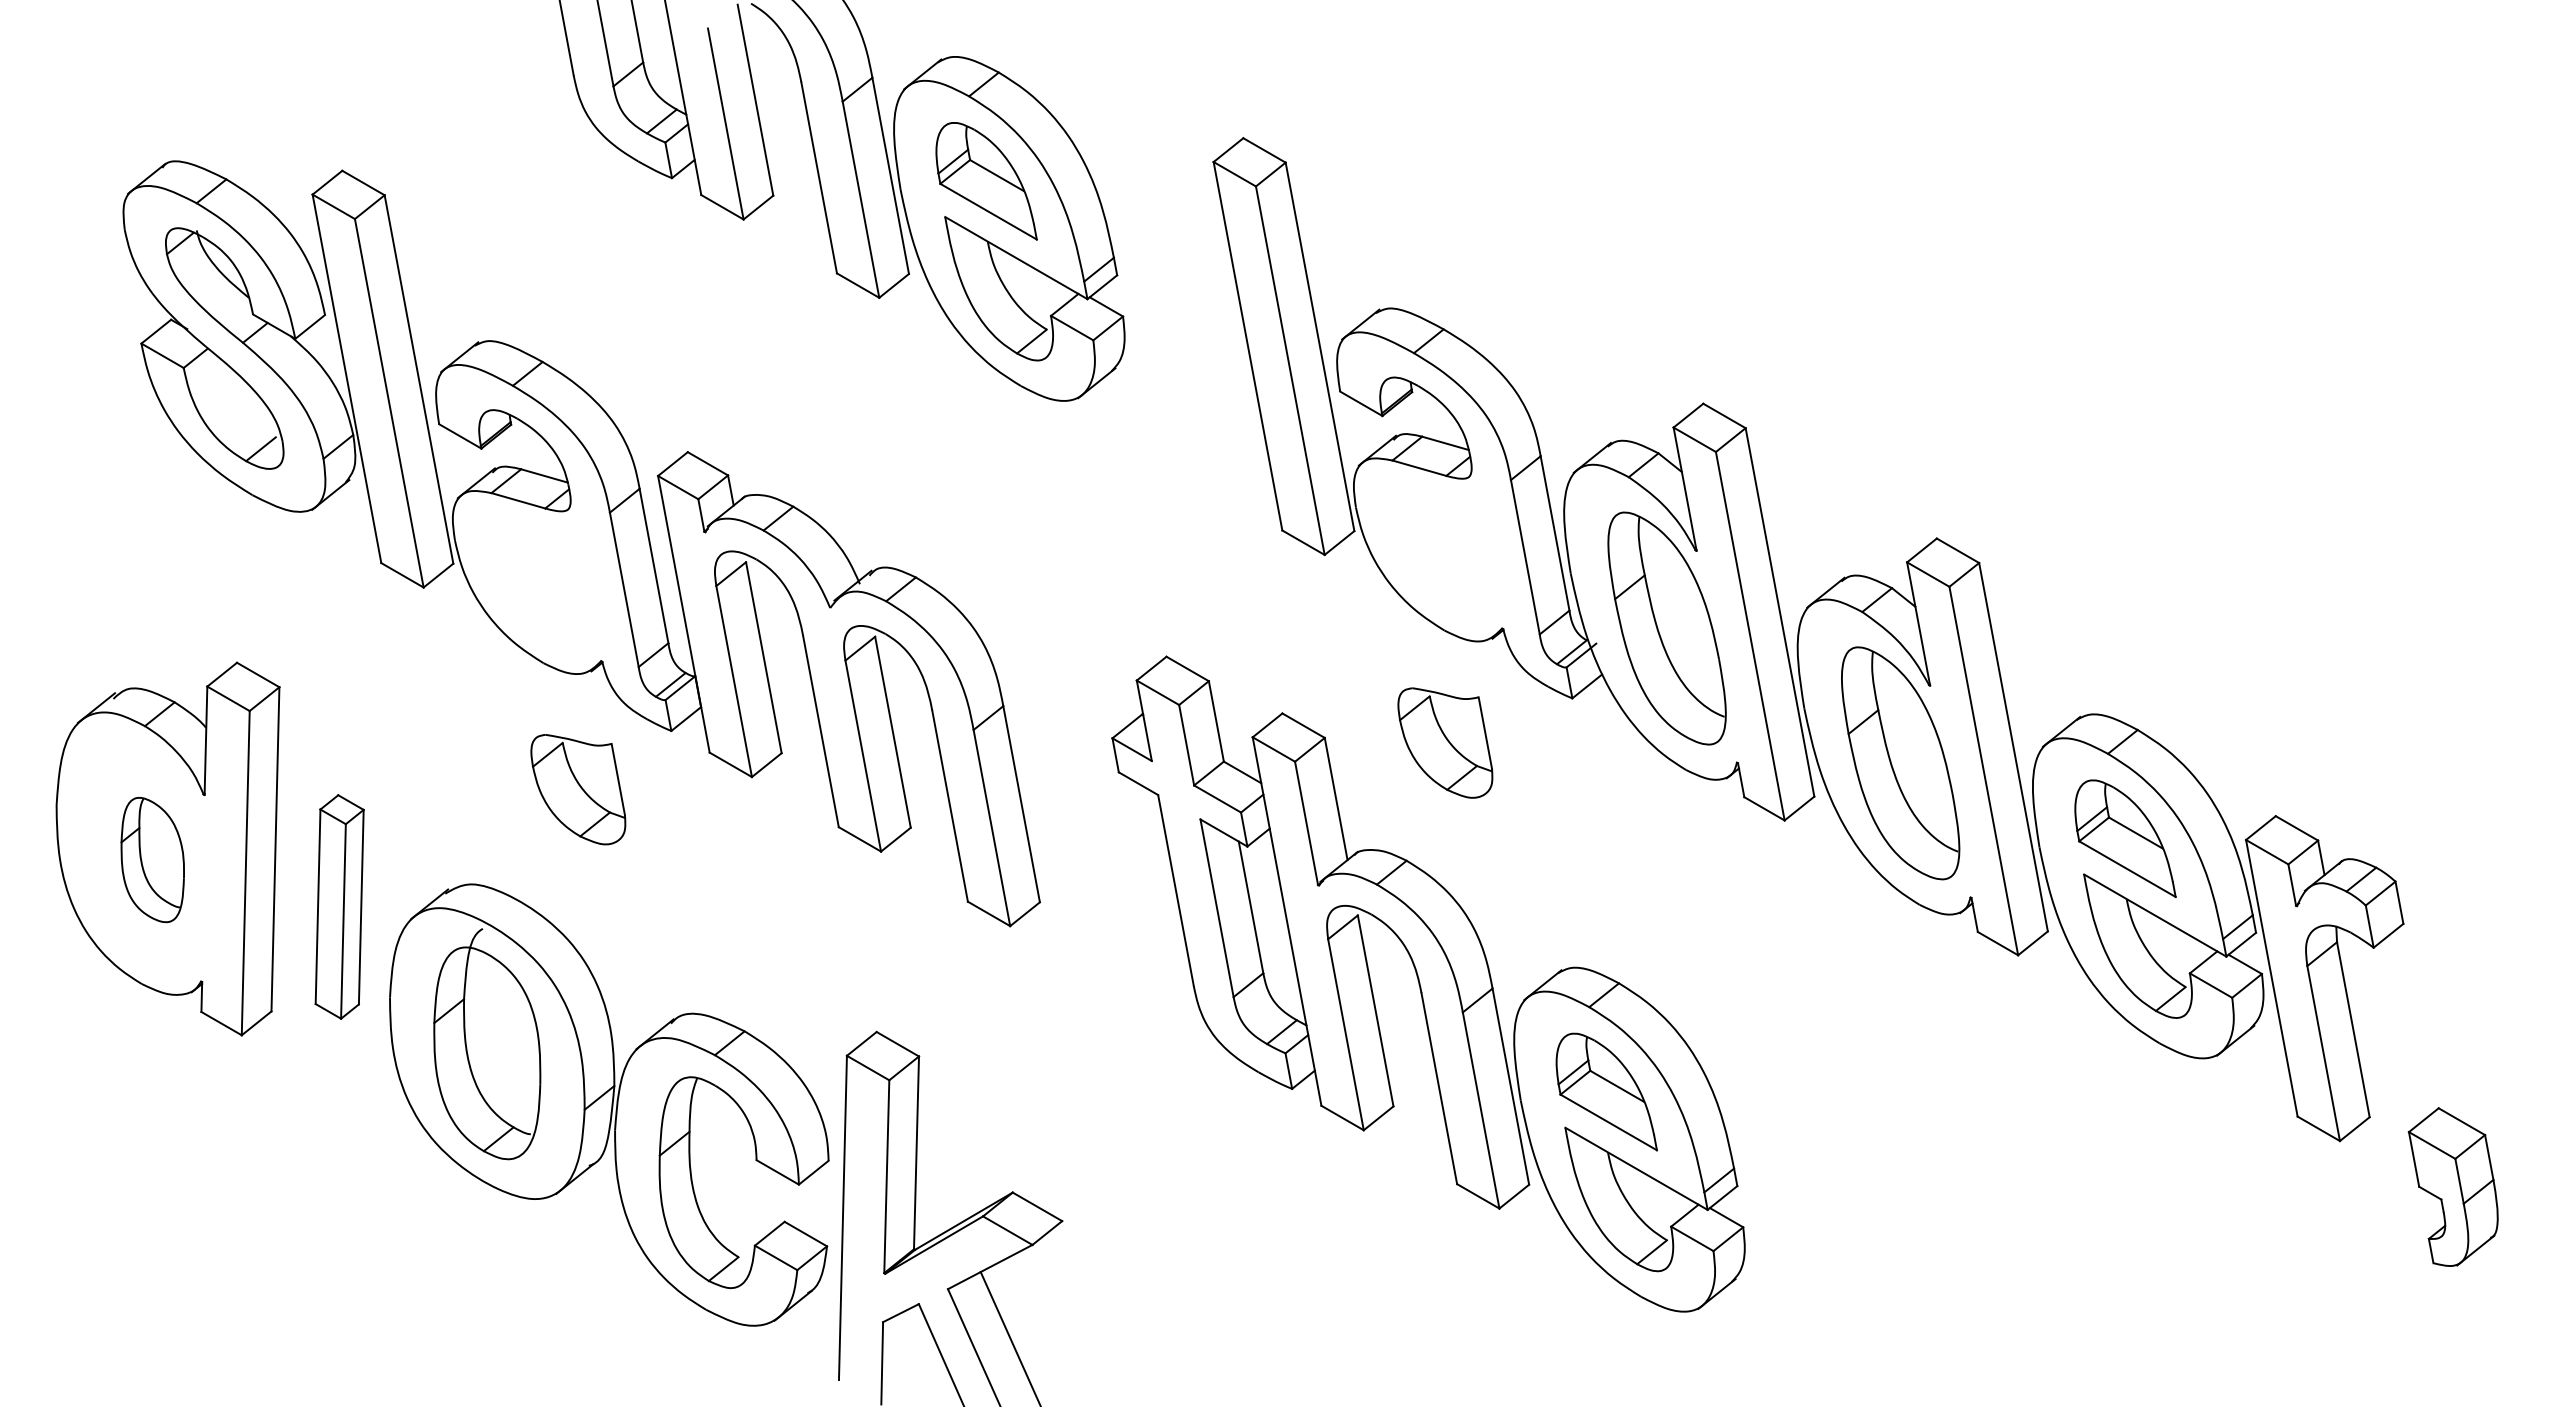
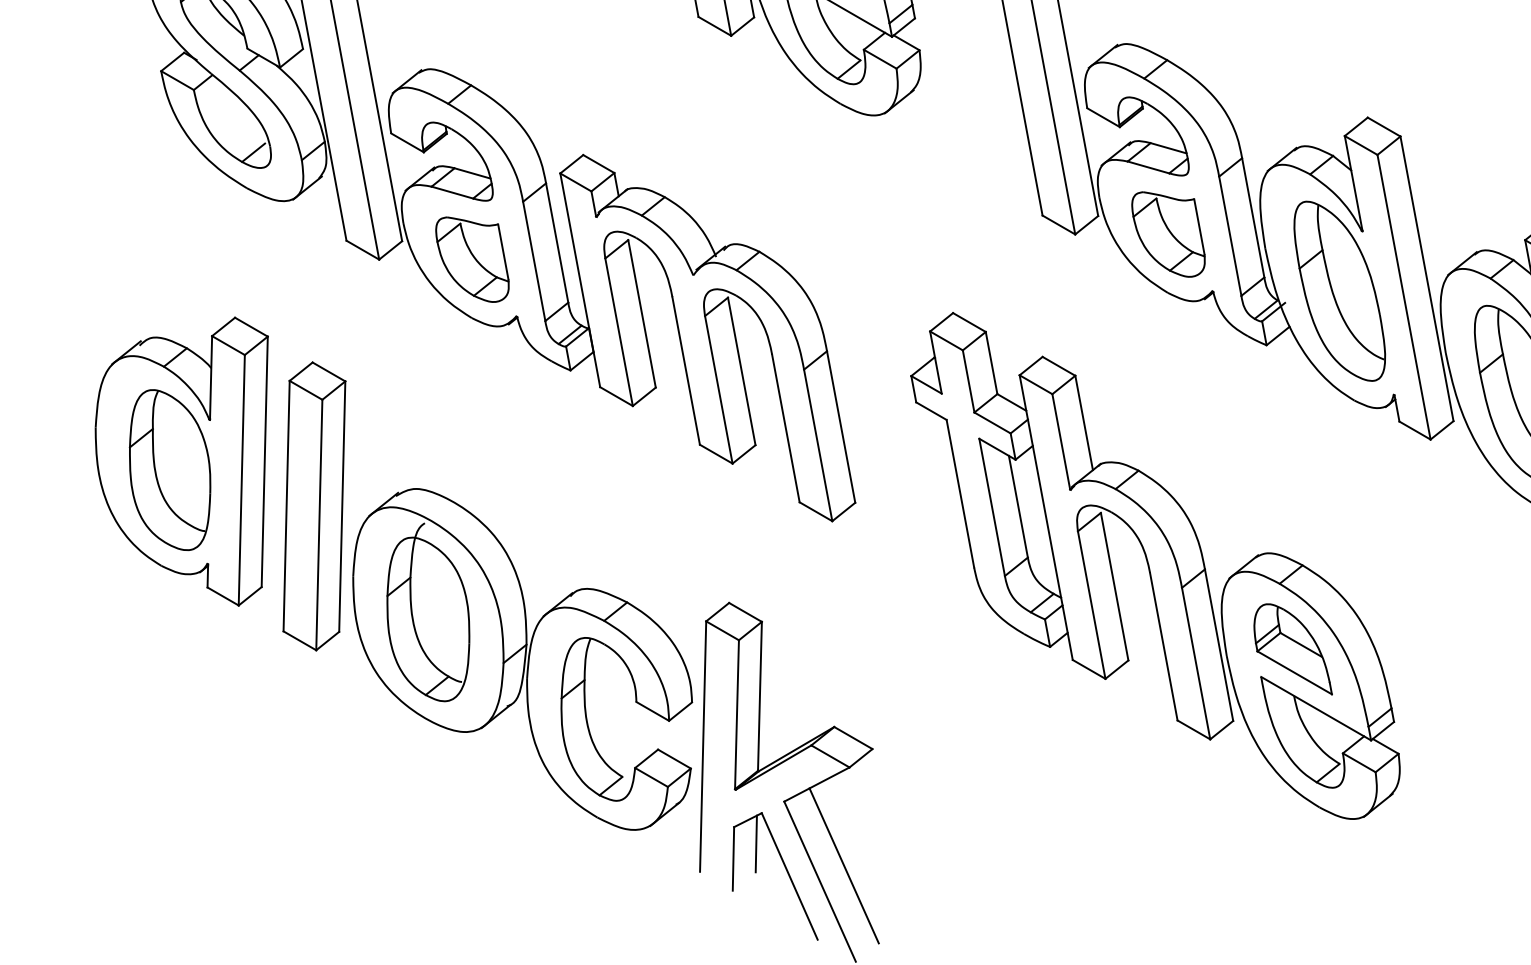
part: (1445, 742) -> (1168, 234), moved
part: (578, 789) -> (472, 259), moved
part: (152, 859) -> (169, 469), size x1.67
part: (339, 906) -> (314, 506), size x1.67
line: (911, 1343) -> (756, 843), added

